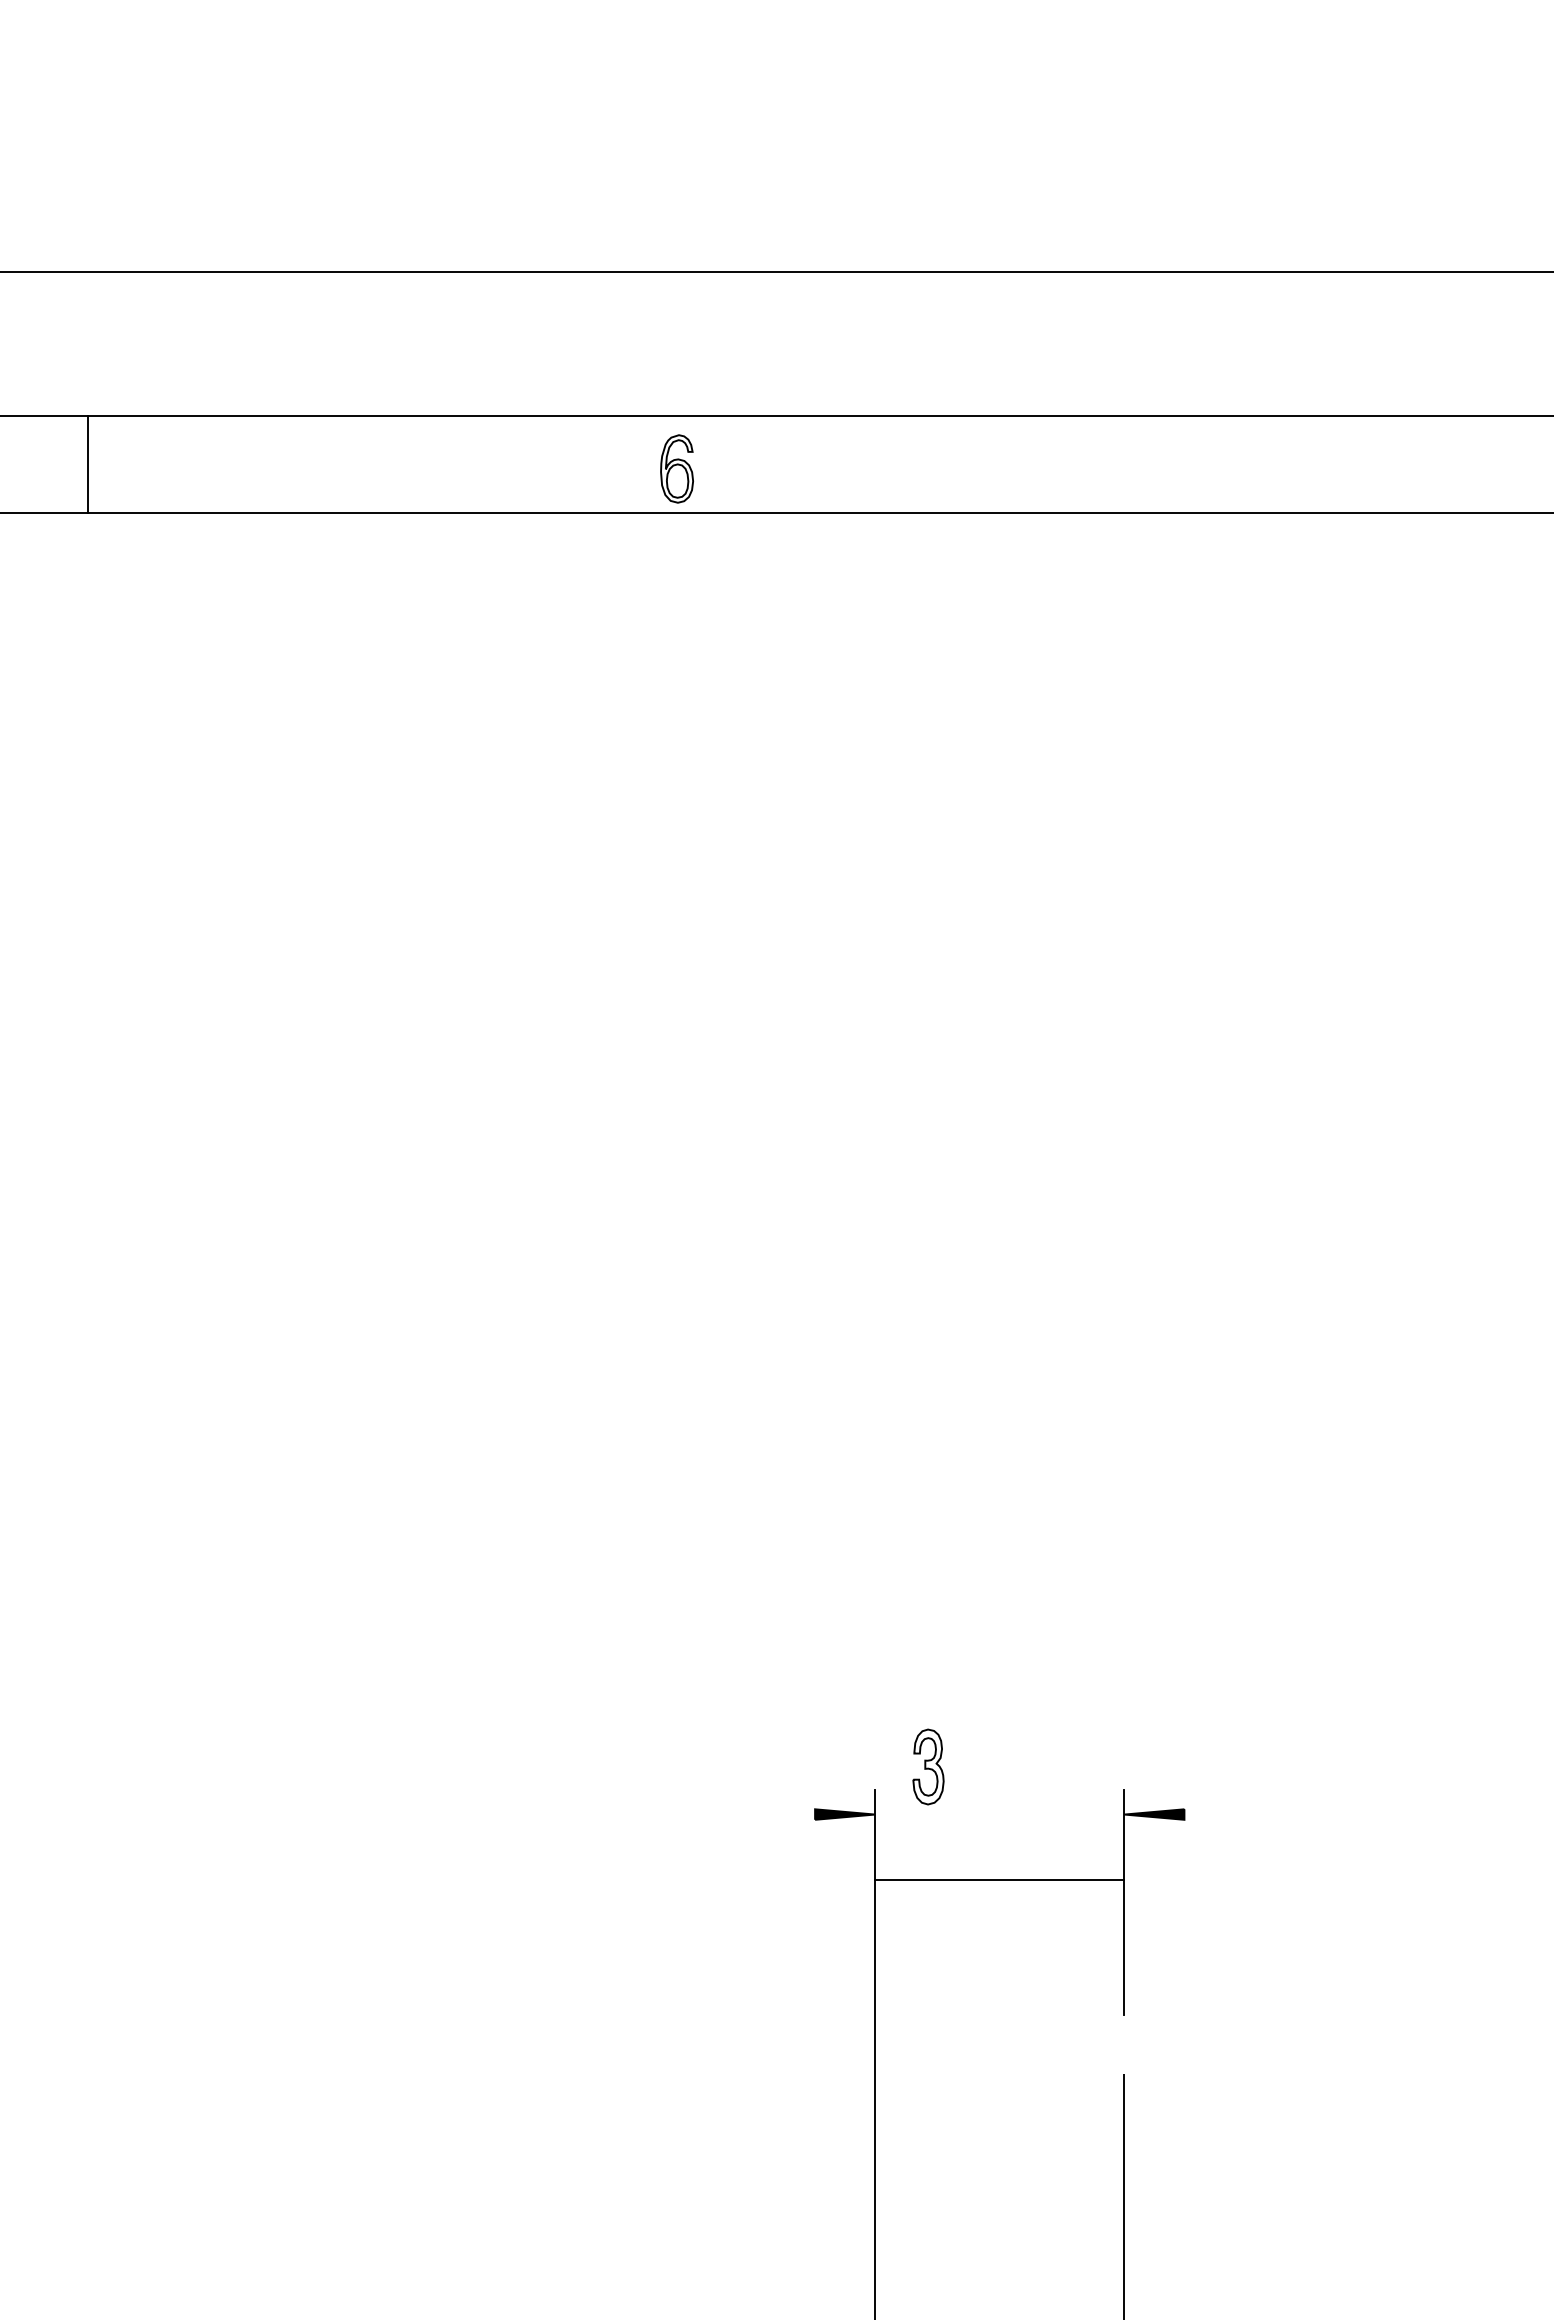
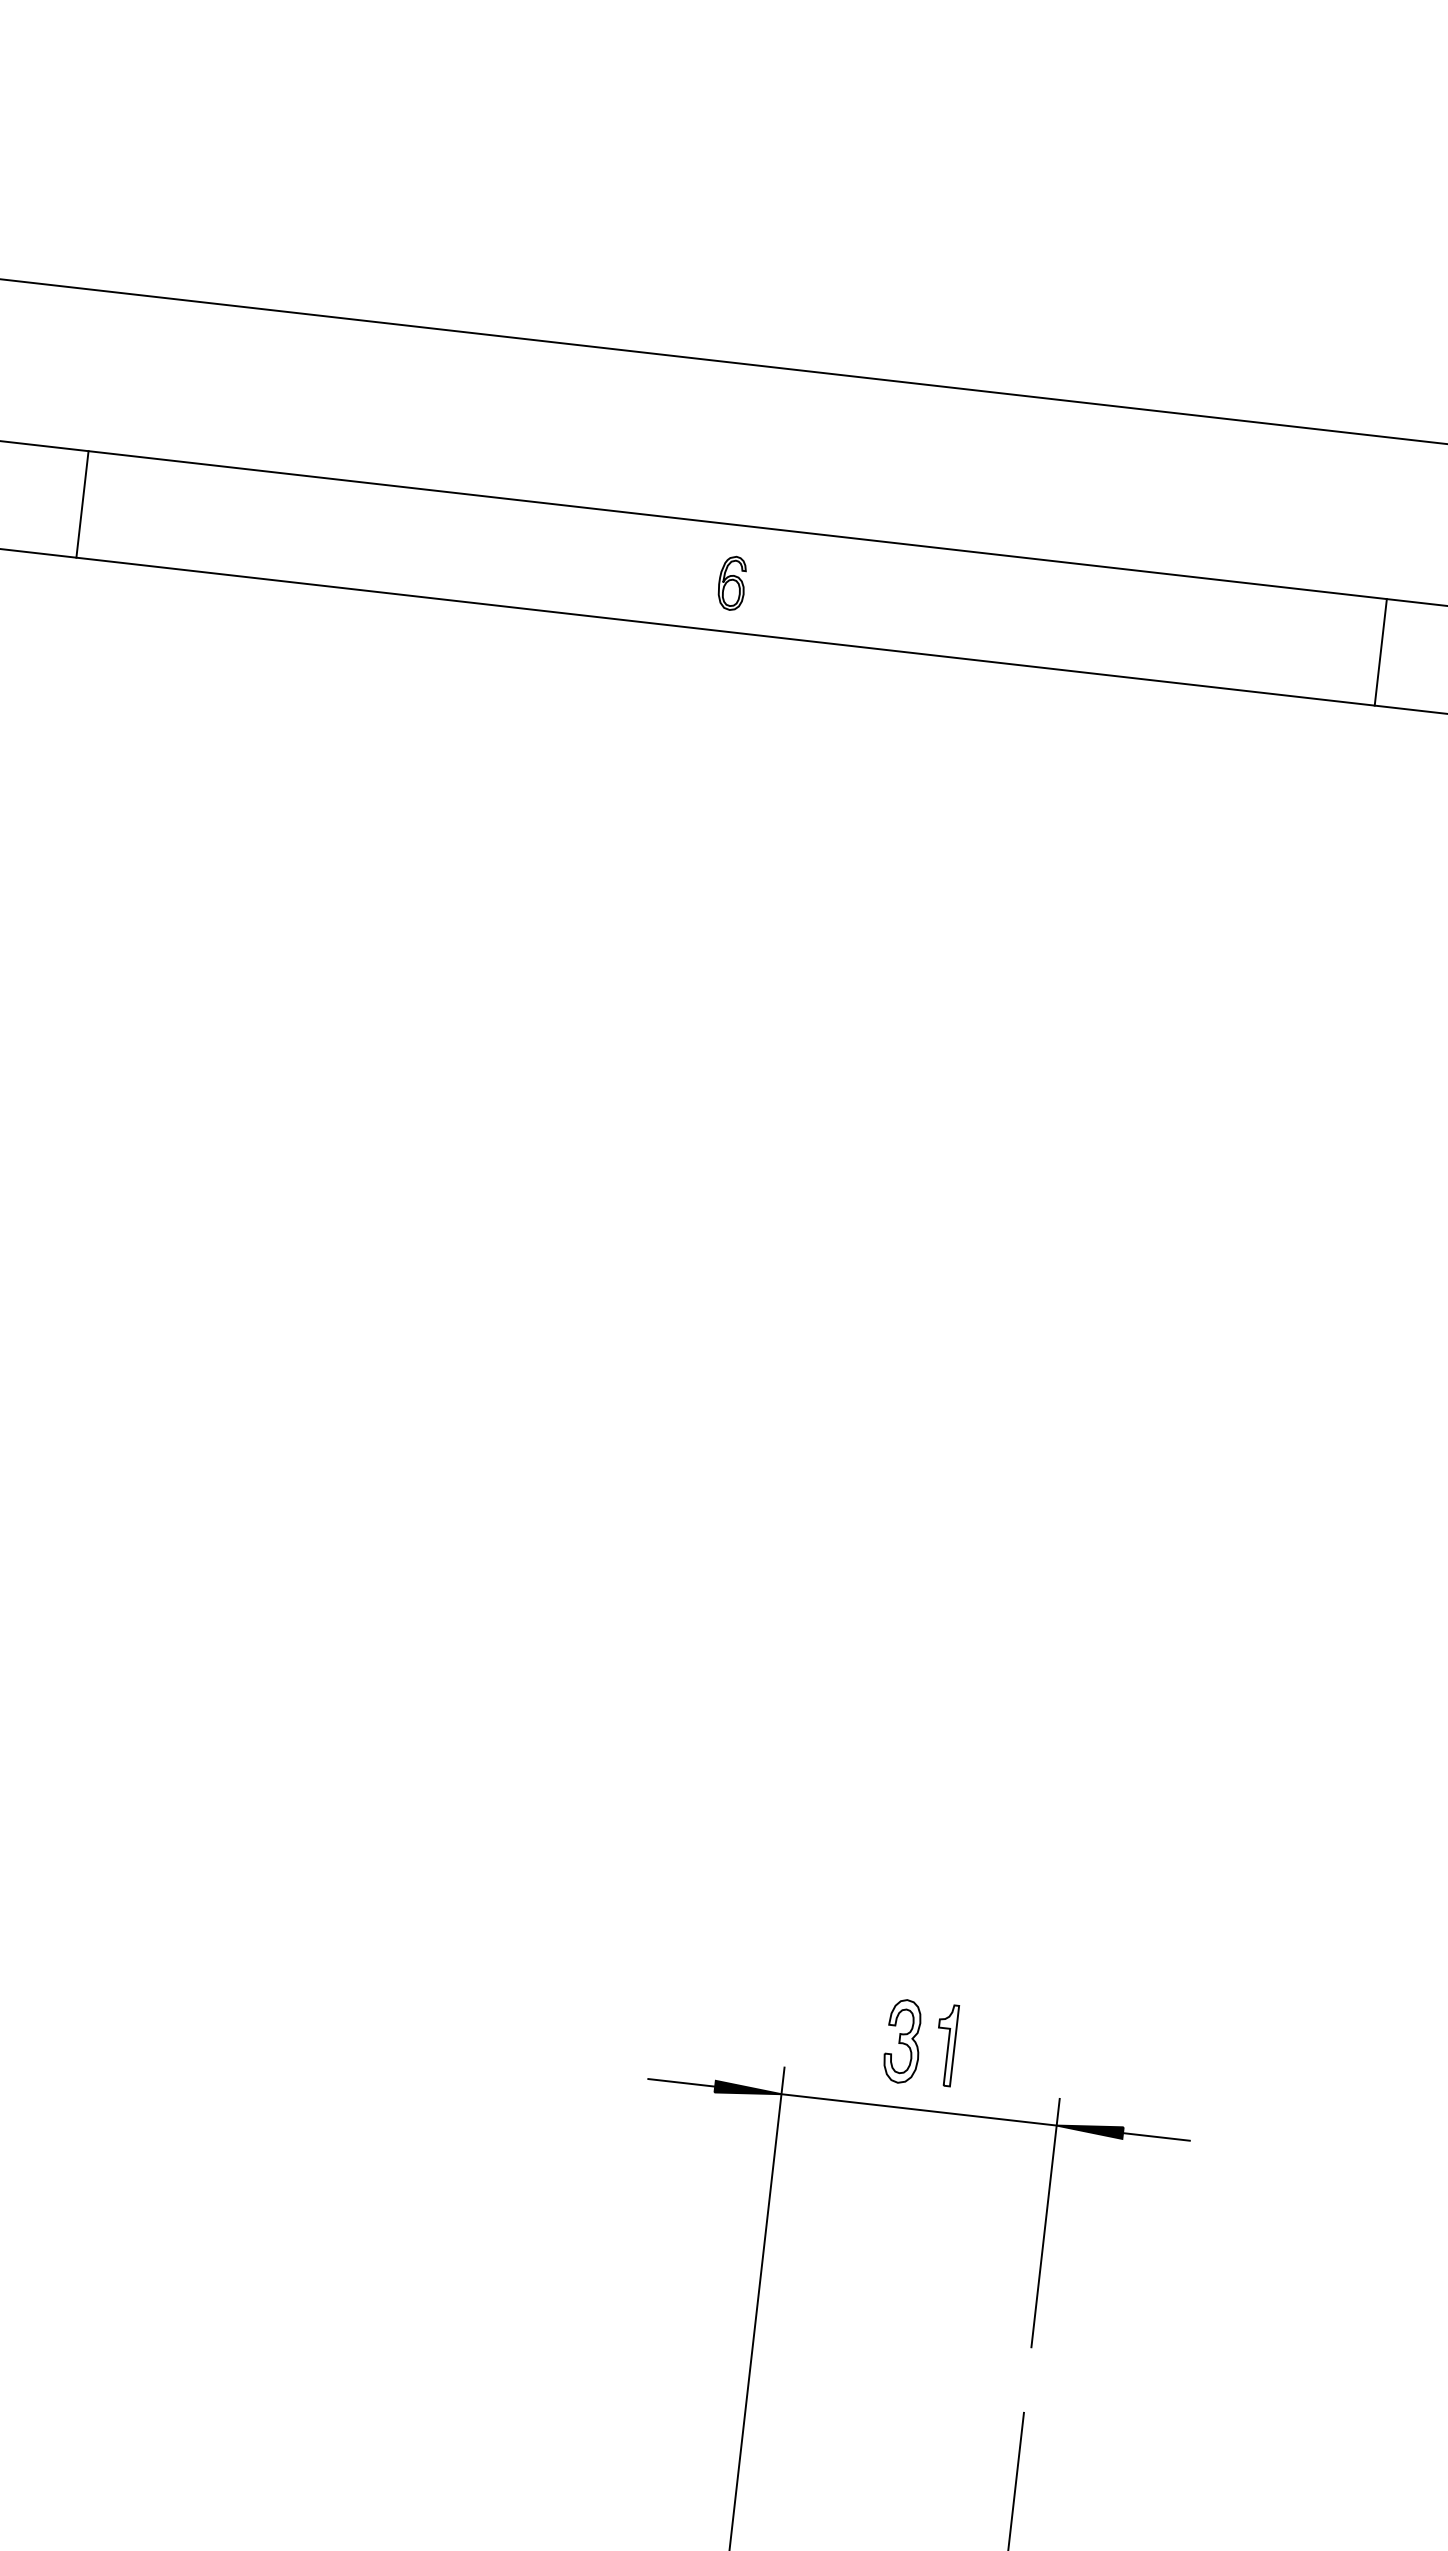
line: (1264, 464) -> (1381, 652), added
part: (676, 468) -> (731, 582), size x0.71
part: (1016, 1753) -> (945, 2044), added
part: (928, 1766) -> (903, 2040), moved
line: (784, 1814) -> (681, 2082), added
line: (1214, 1814) -> (1156, 2136), added
line: (999, 1879) -> (918, 2109), moved

